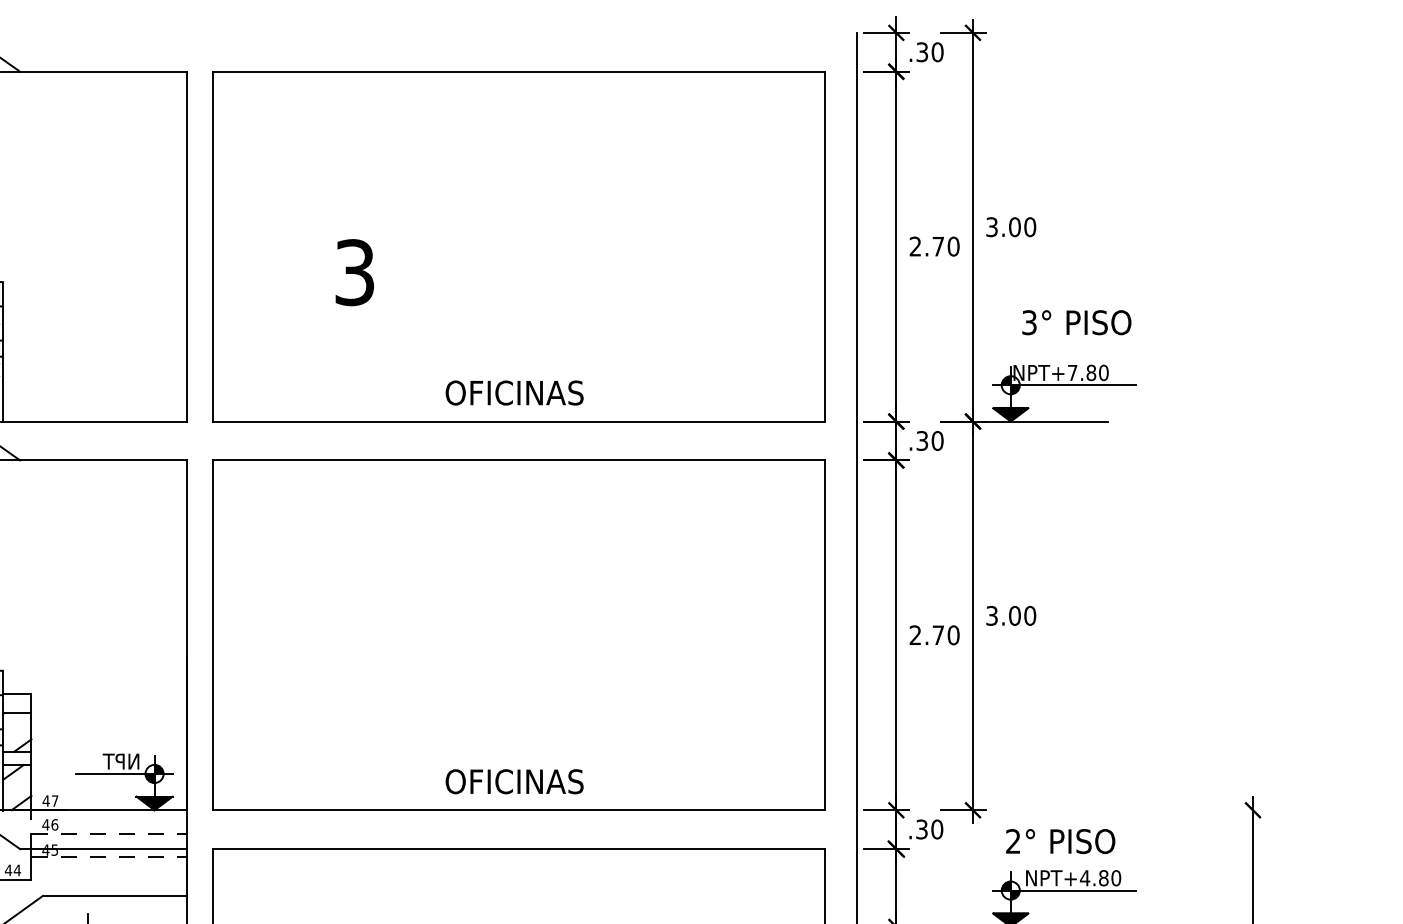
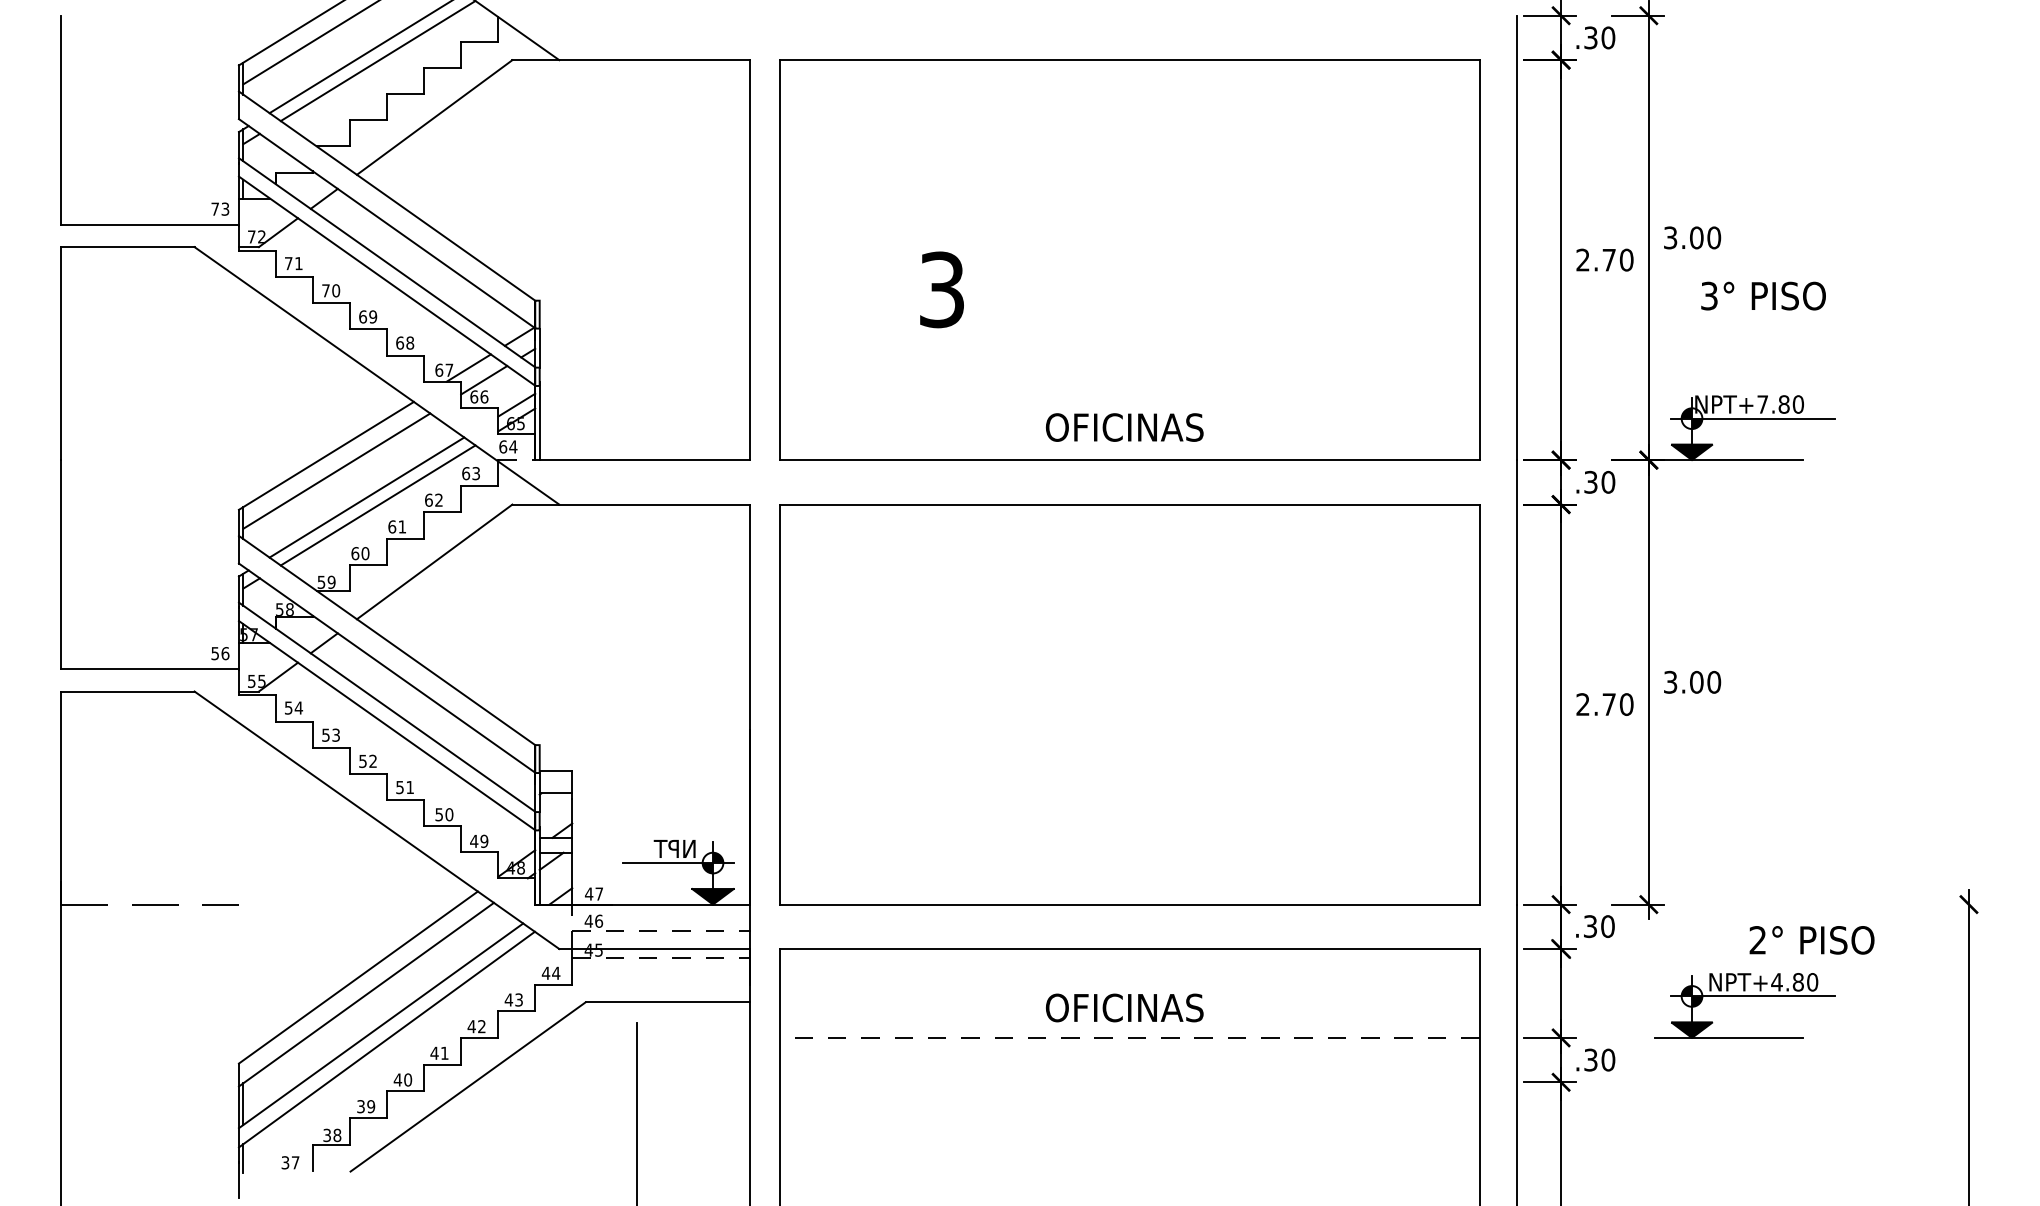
text: (1076, 322) -> (1763, 295), moved
text: (514, 781) -> (1124, 1007), moved
text: (1060, 841) -> (1811, 940), moved

